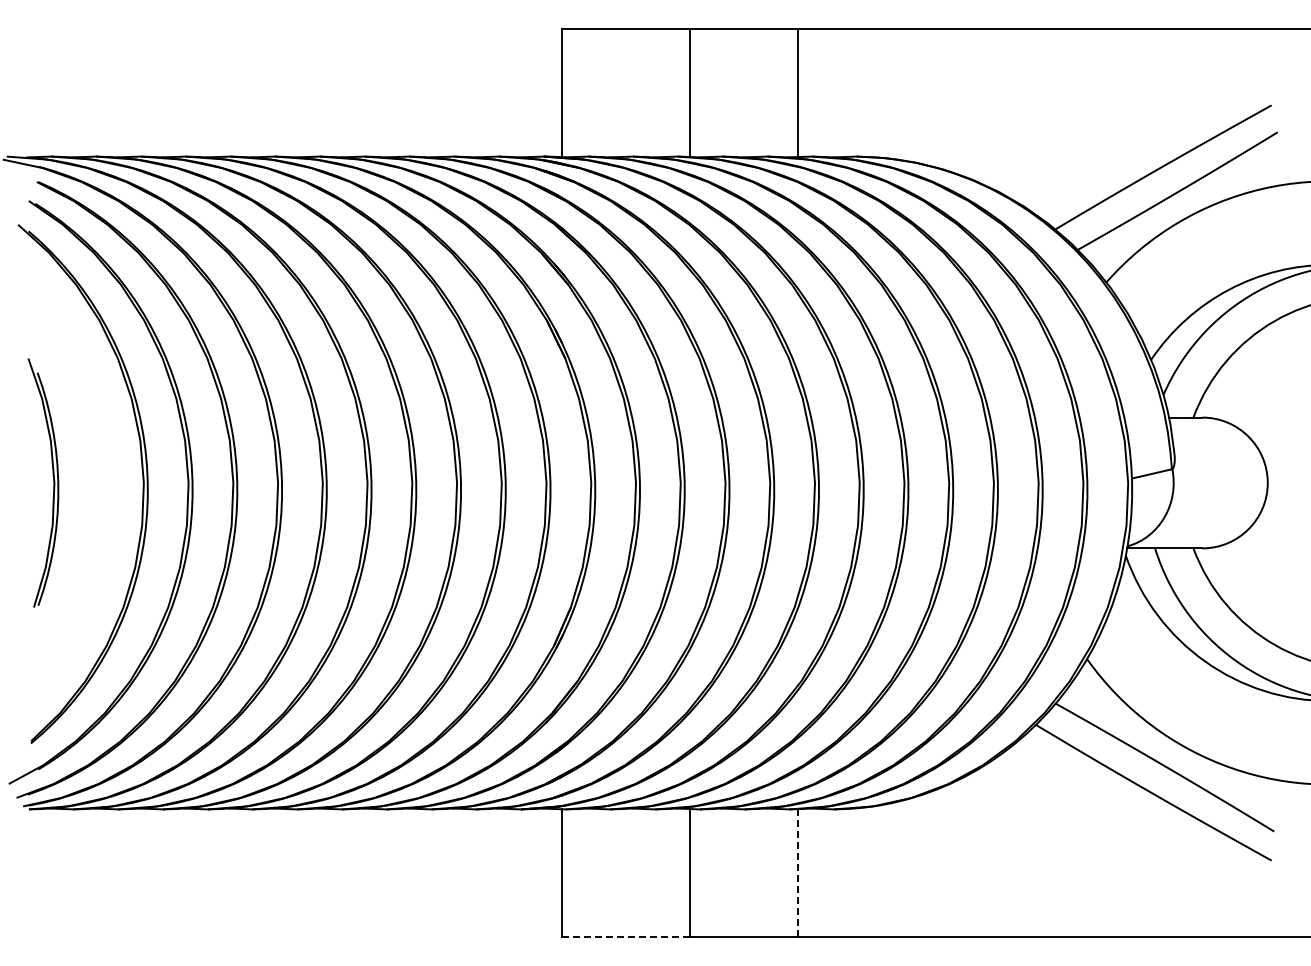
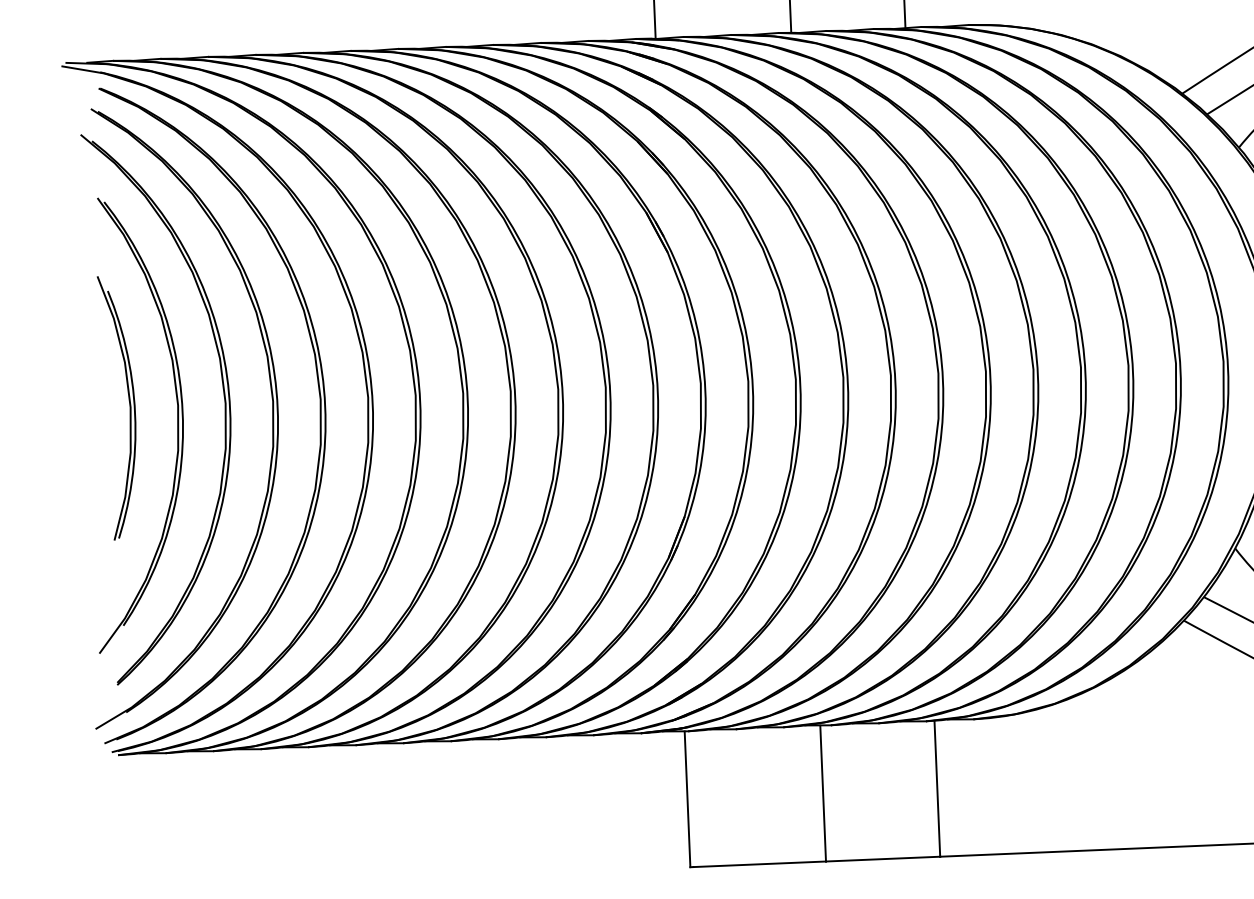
part: (97, 498) -> (177, 421), added
line: (797, 873) -> (937, 789), dashed -> solid
line: (627, 937) -> (759, 864), dashed -> solid

